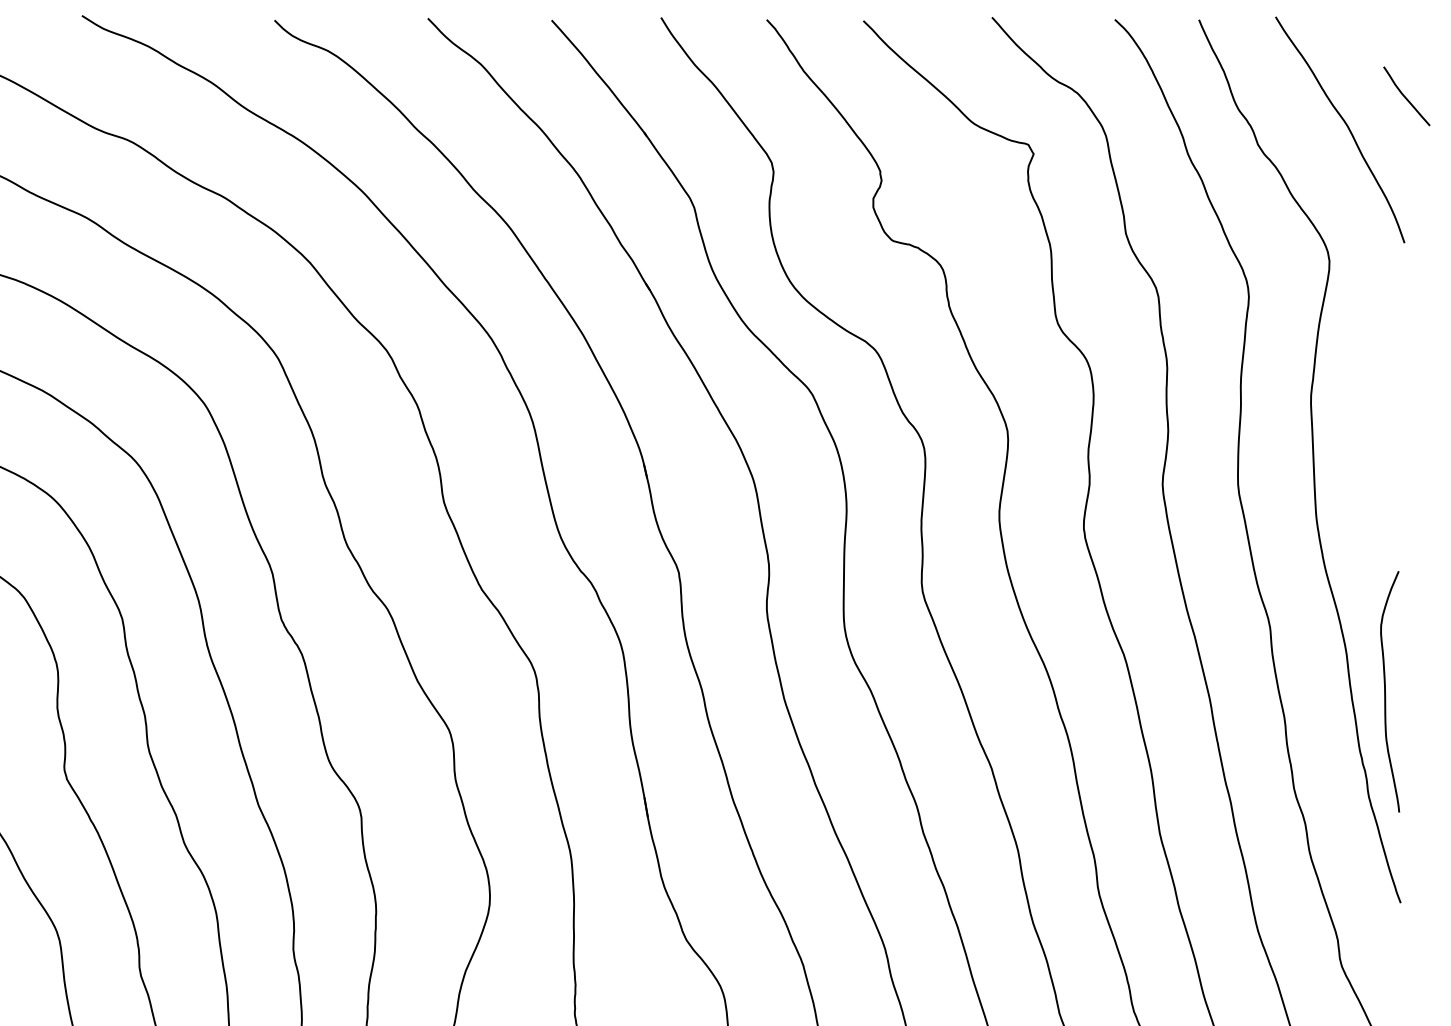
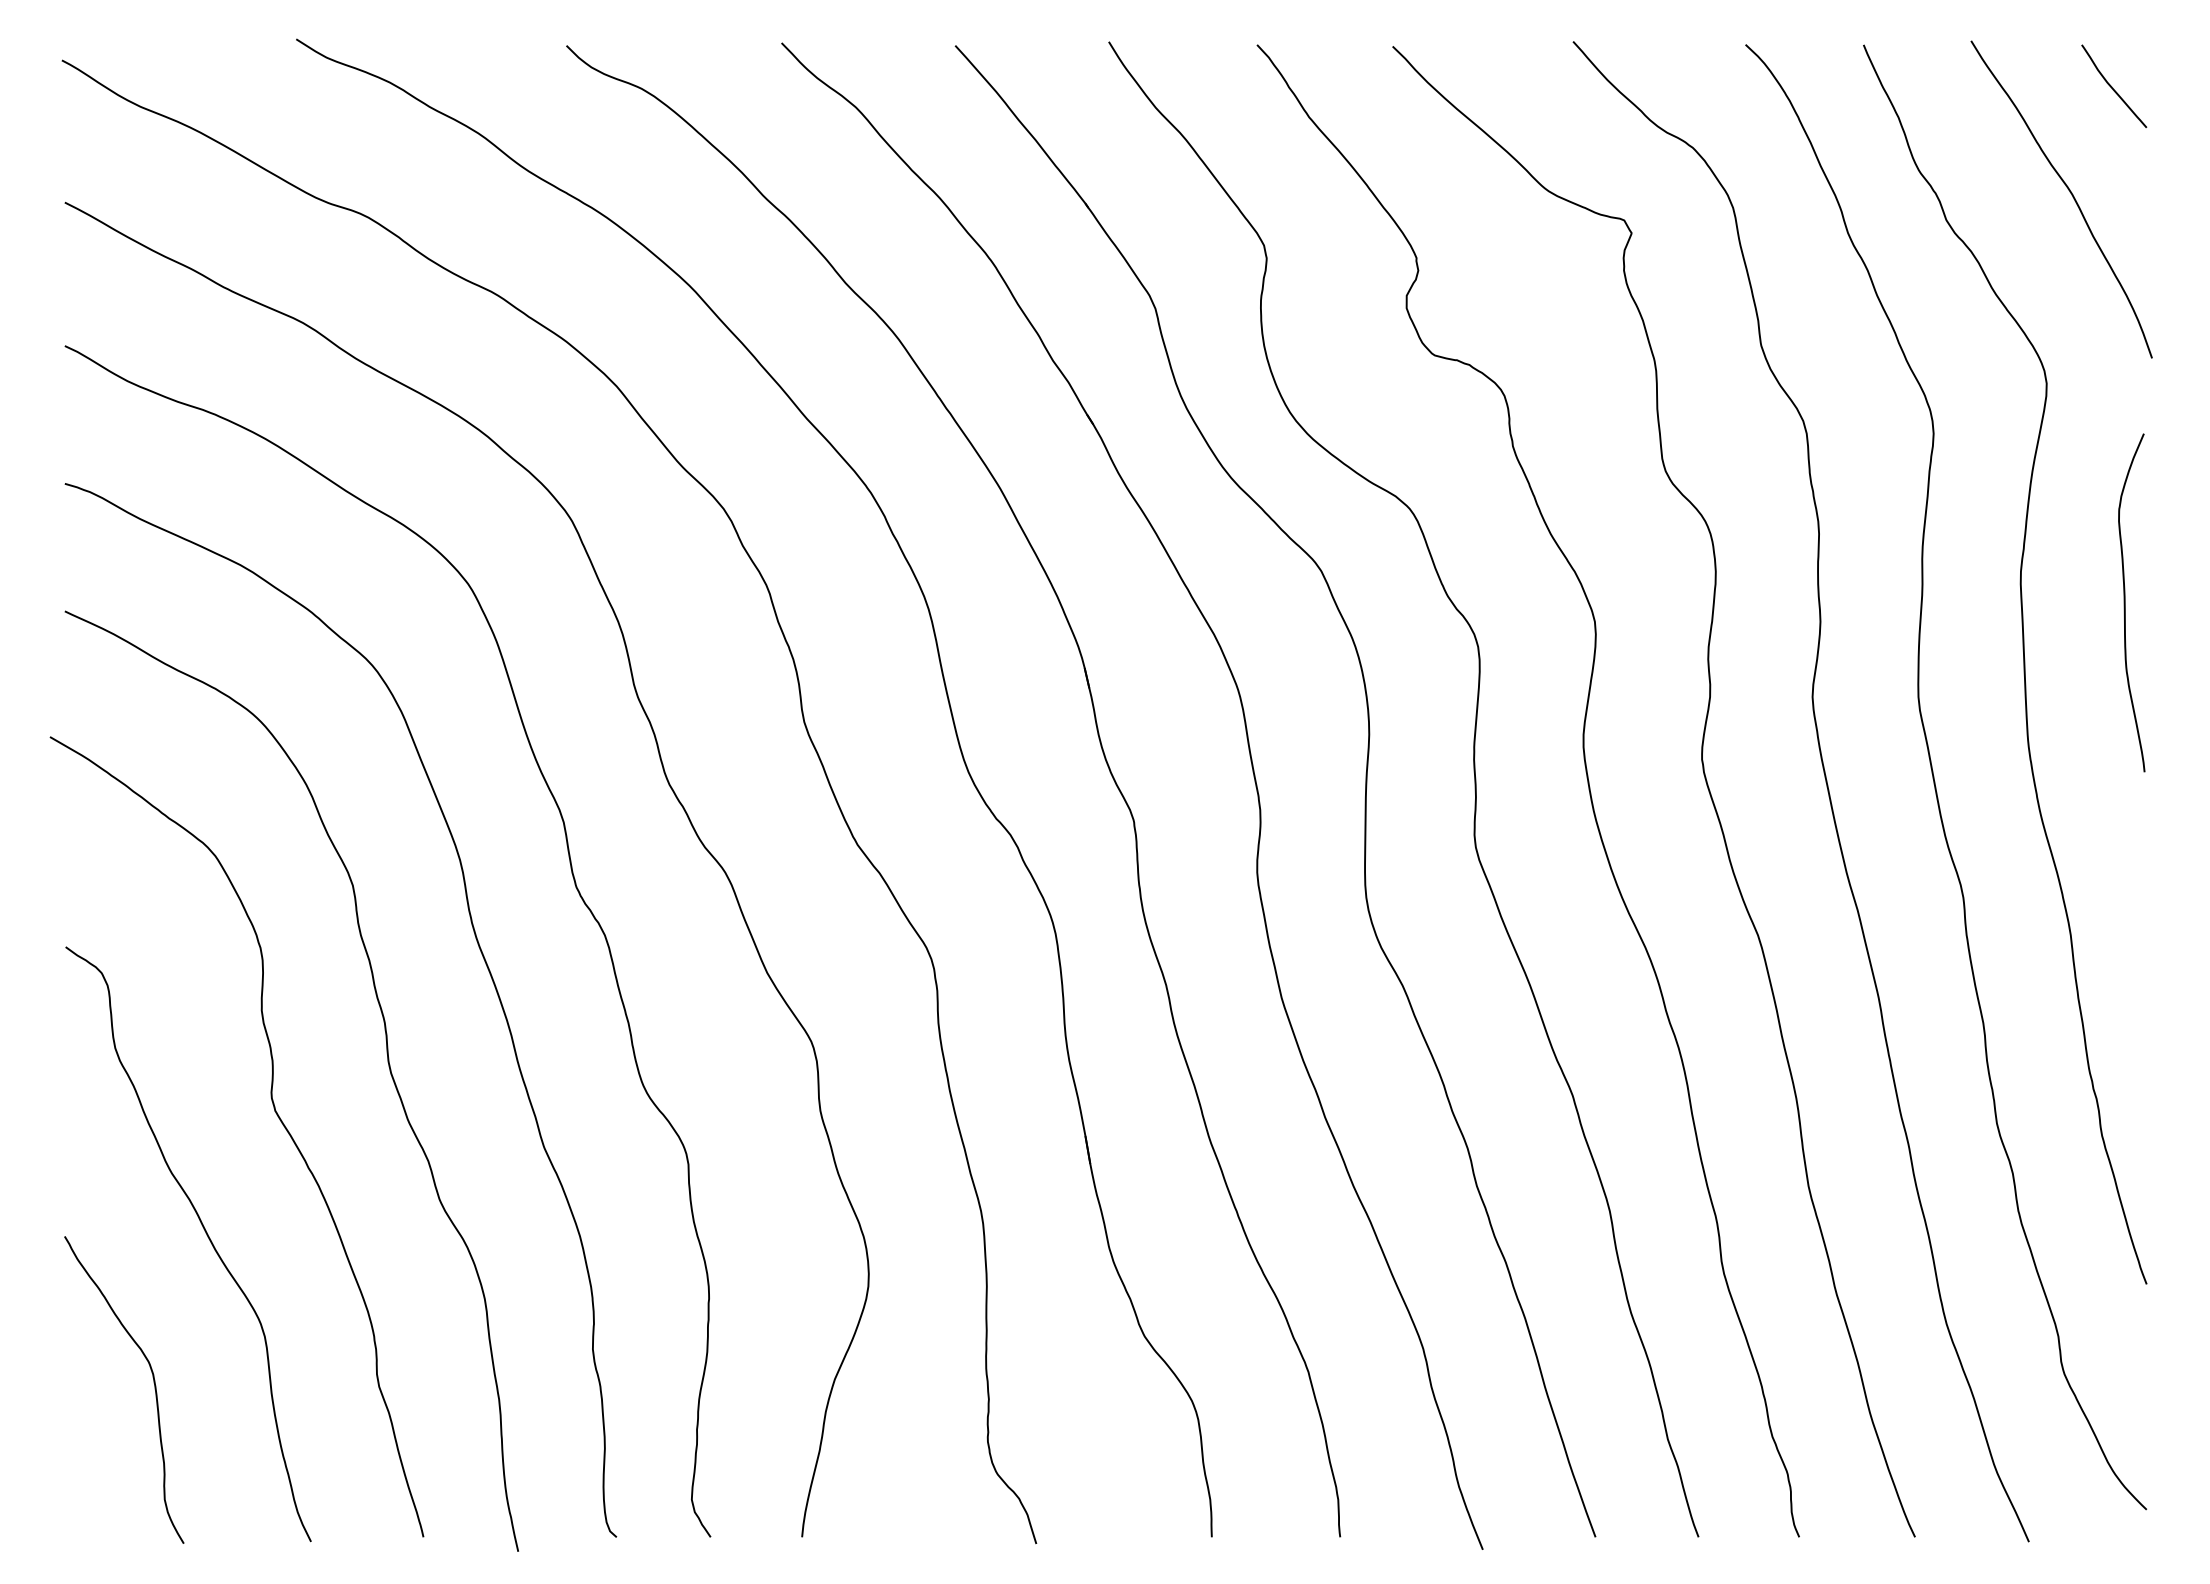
curve: (1405, 96) -> (2112, 86), moved
curve: (1385, 691) -> (2125, 602), moved

